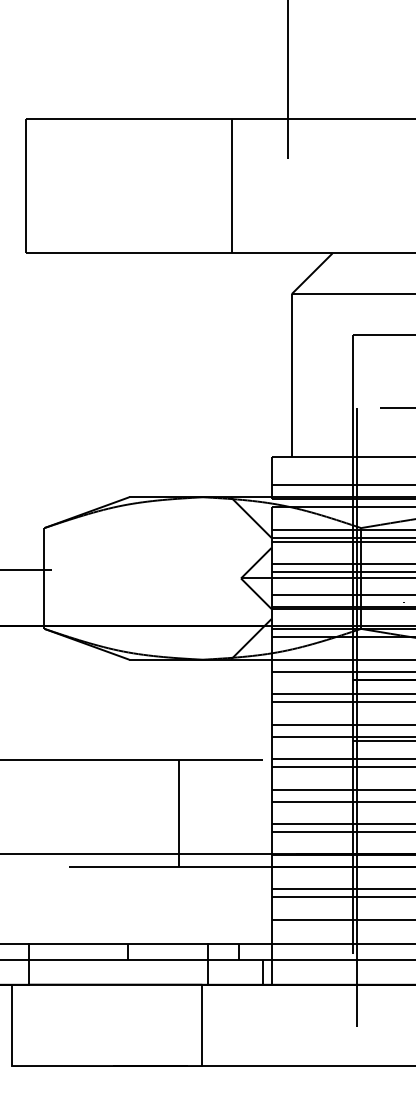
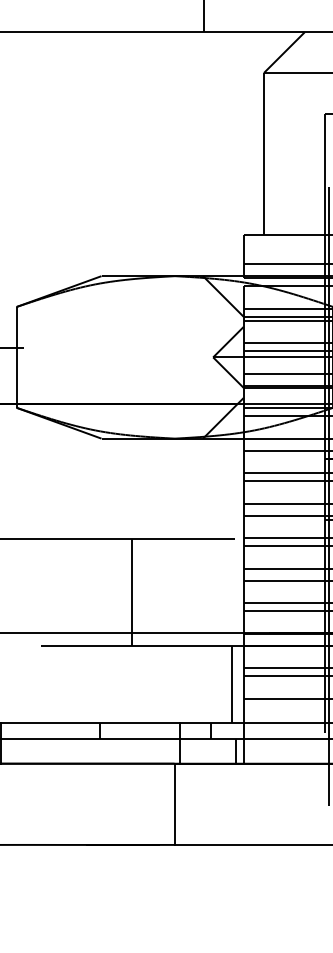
line: (179, 813) -> (131, 592), moved
line: (259, 905) -> (231, 684), added

